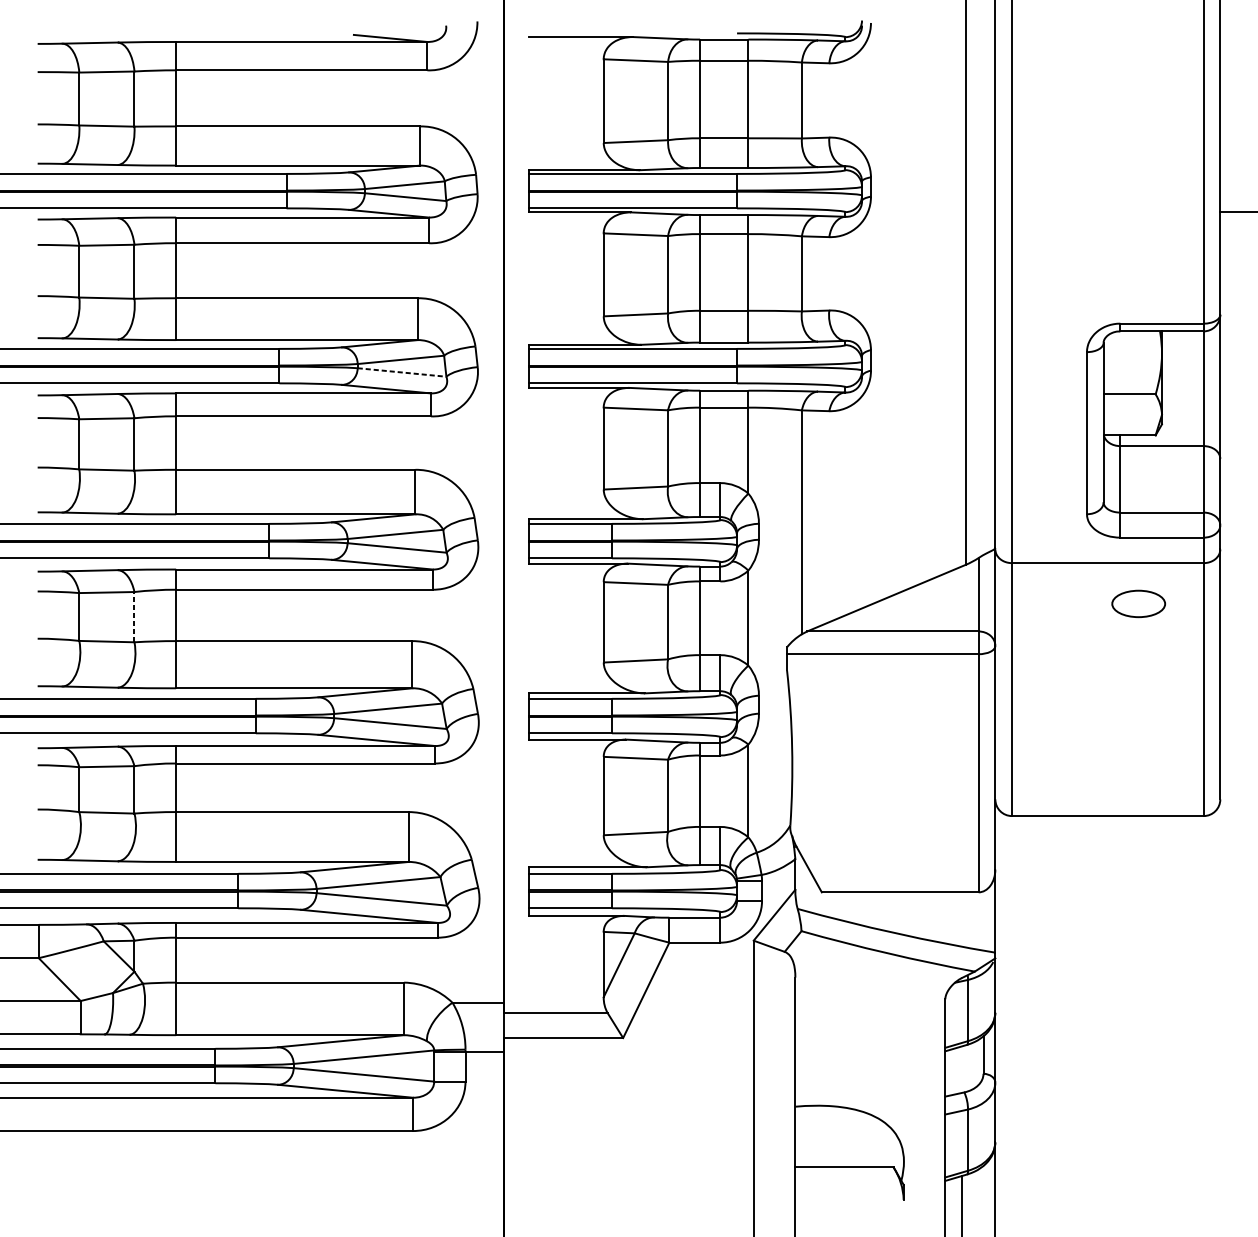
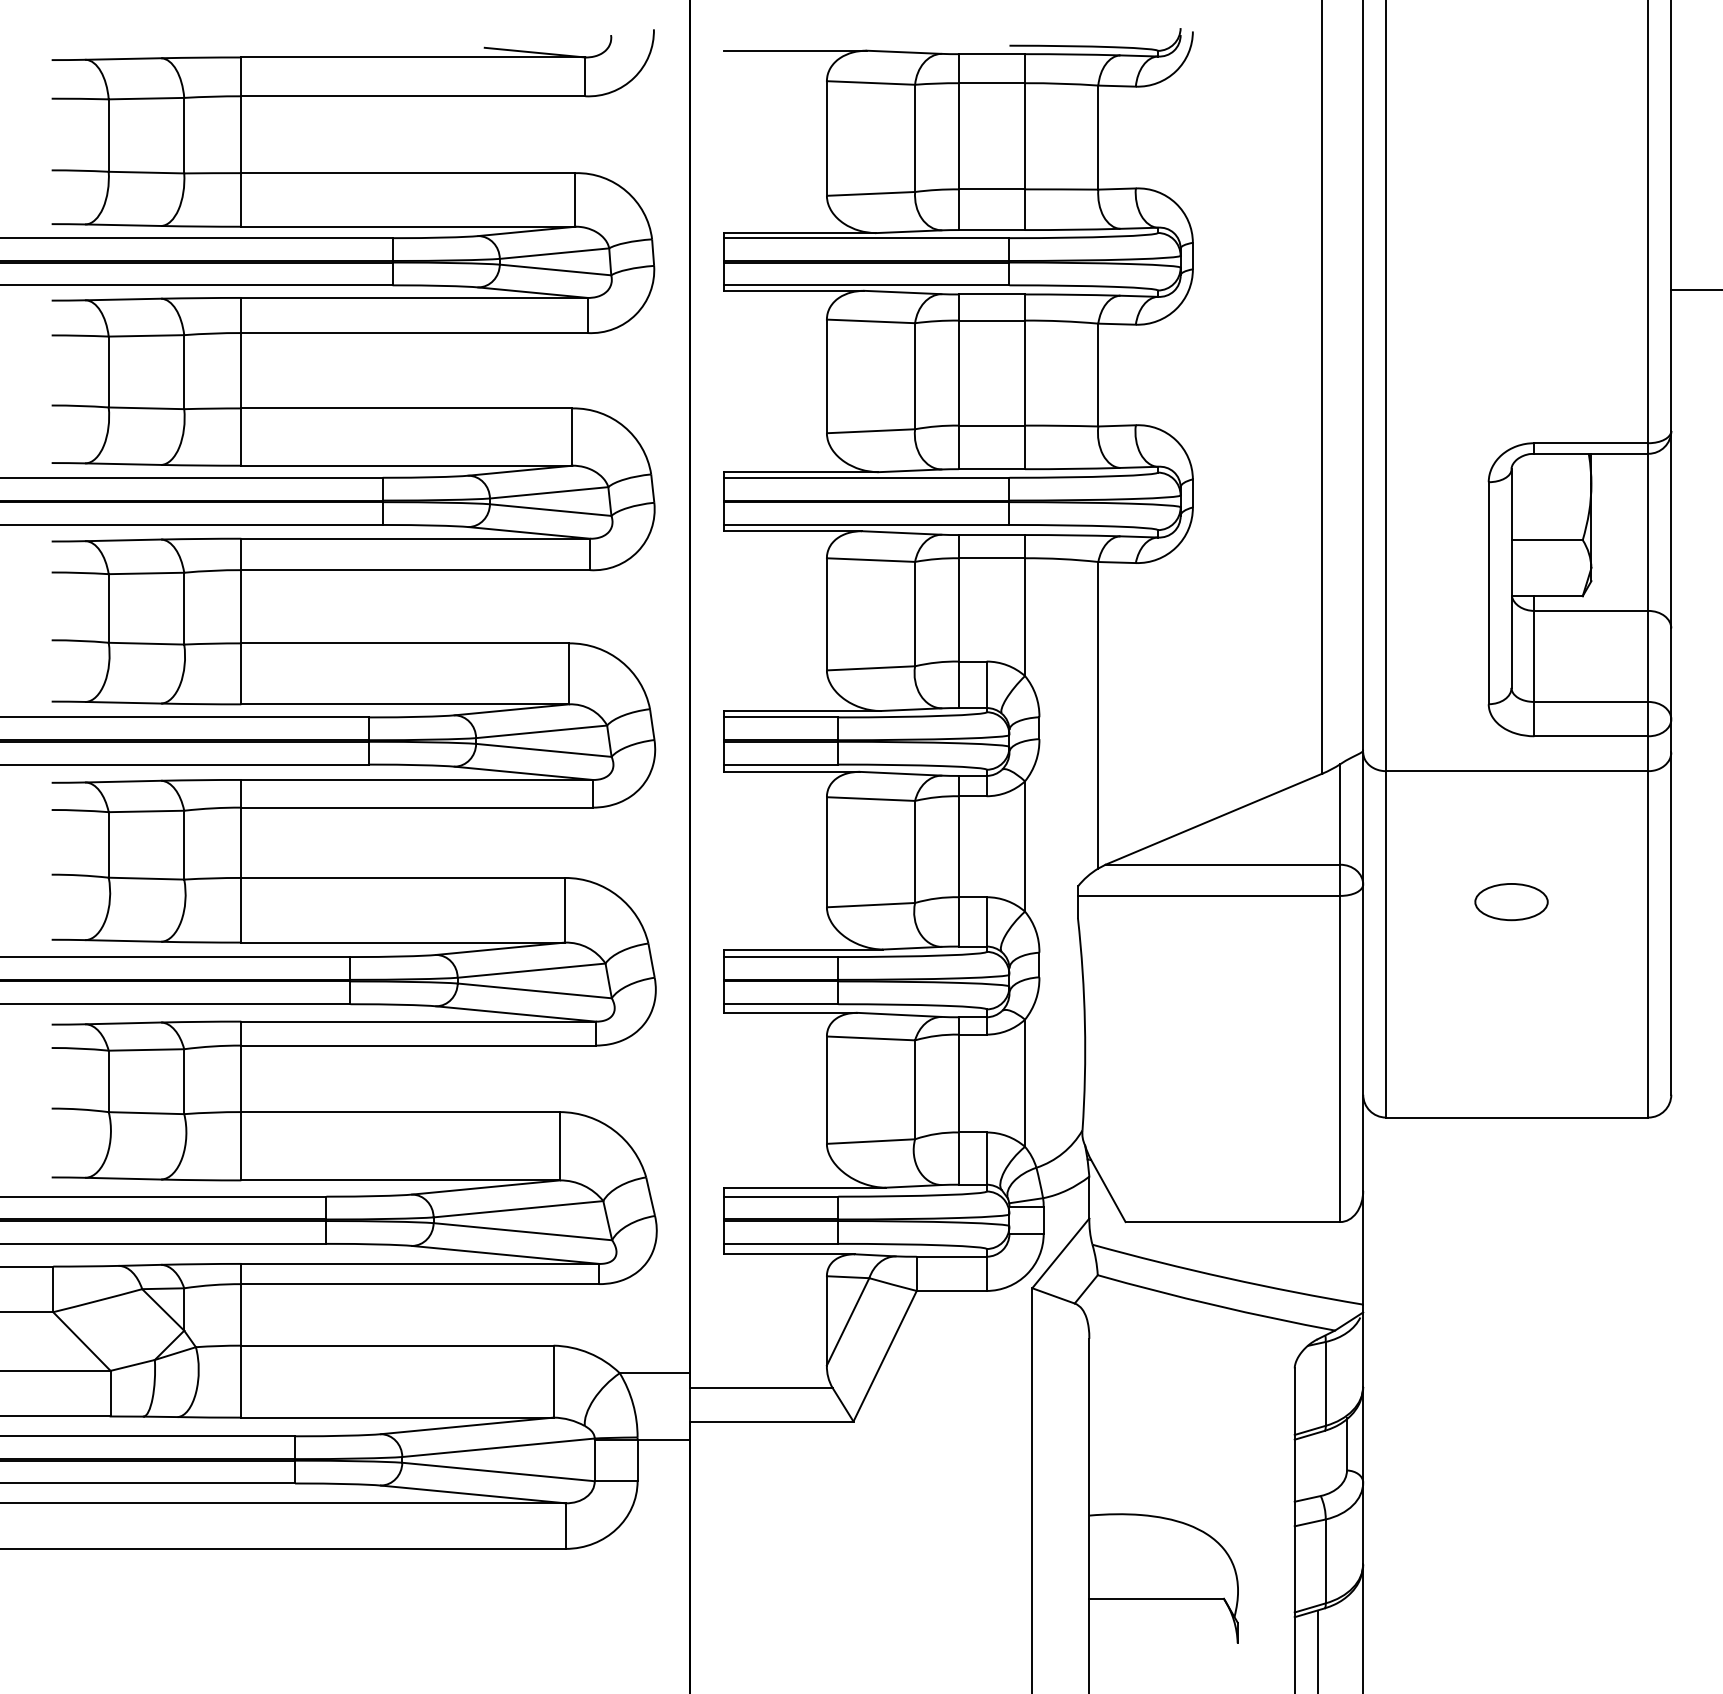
line: (402, 372) -> (551, 510), dashed -> solid
part: (1138, 604) -> (1511, 902), moved
line: (134, 616) -> (184, 844), dashed -> solid

